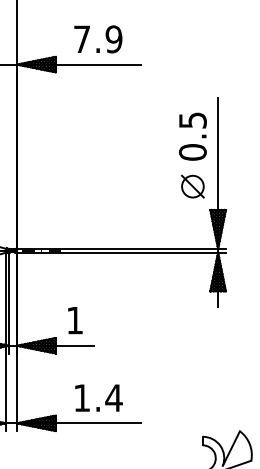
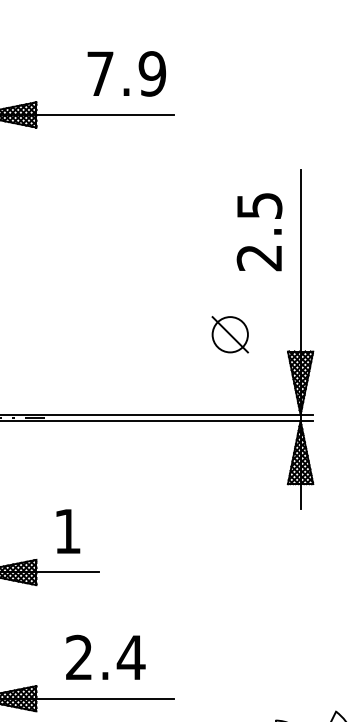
text: (98, 39) -> (127, 74), moved
text: (192, 152) -> (258, 257), 0.5 -> 2.5
part: (192, 186) -> (229, 334), moved
text: (81, 397) -> (78, 656), 1.4 -> 2.4

